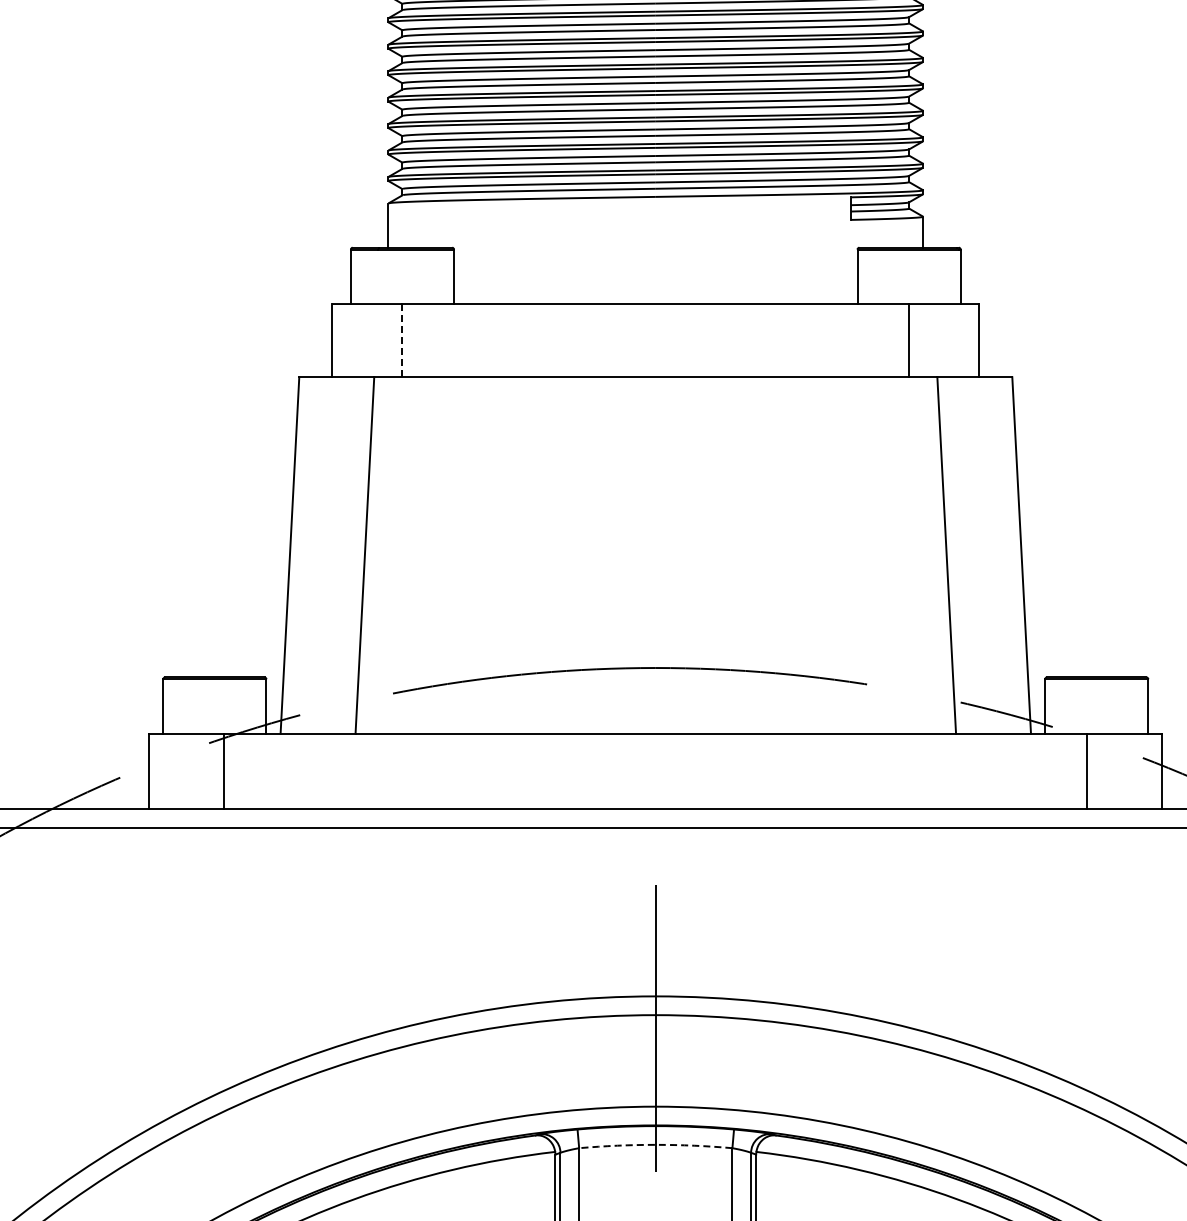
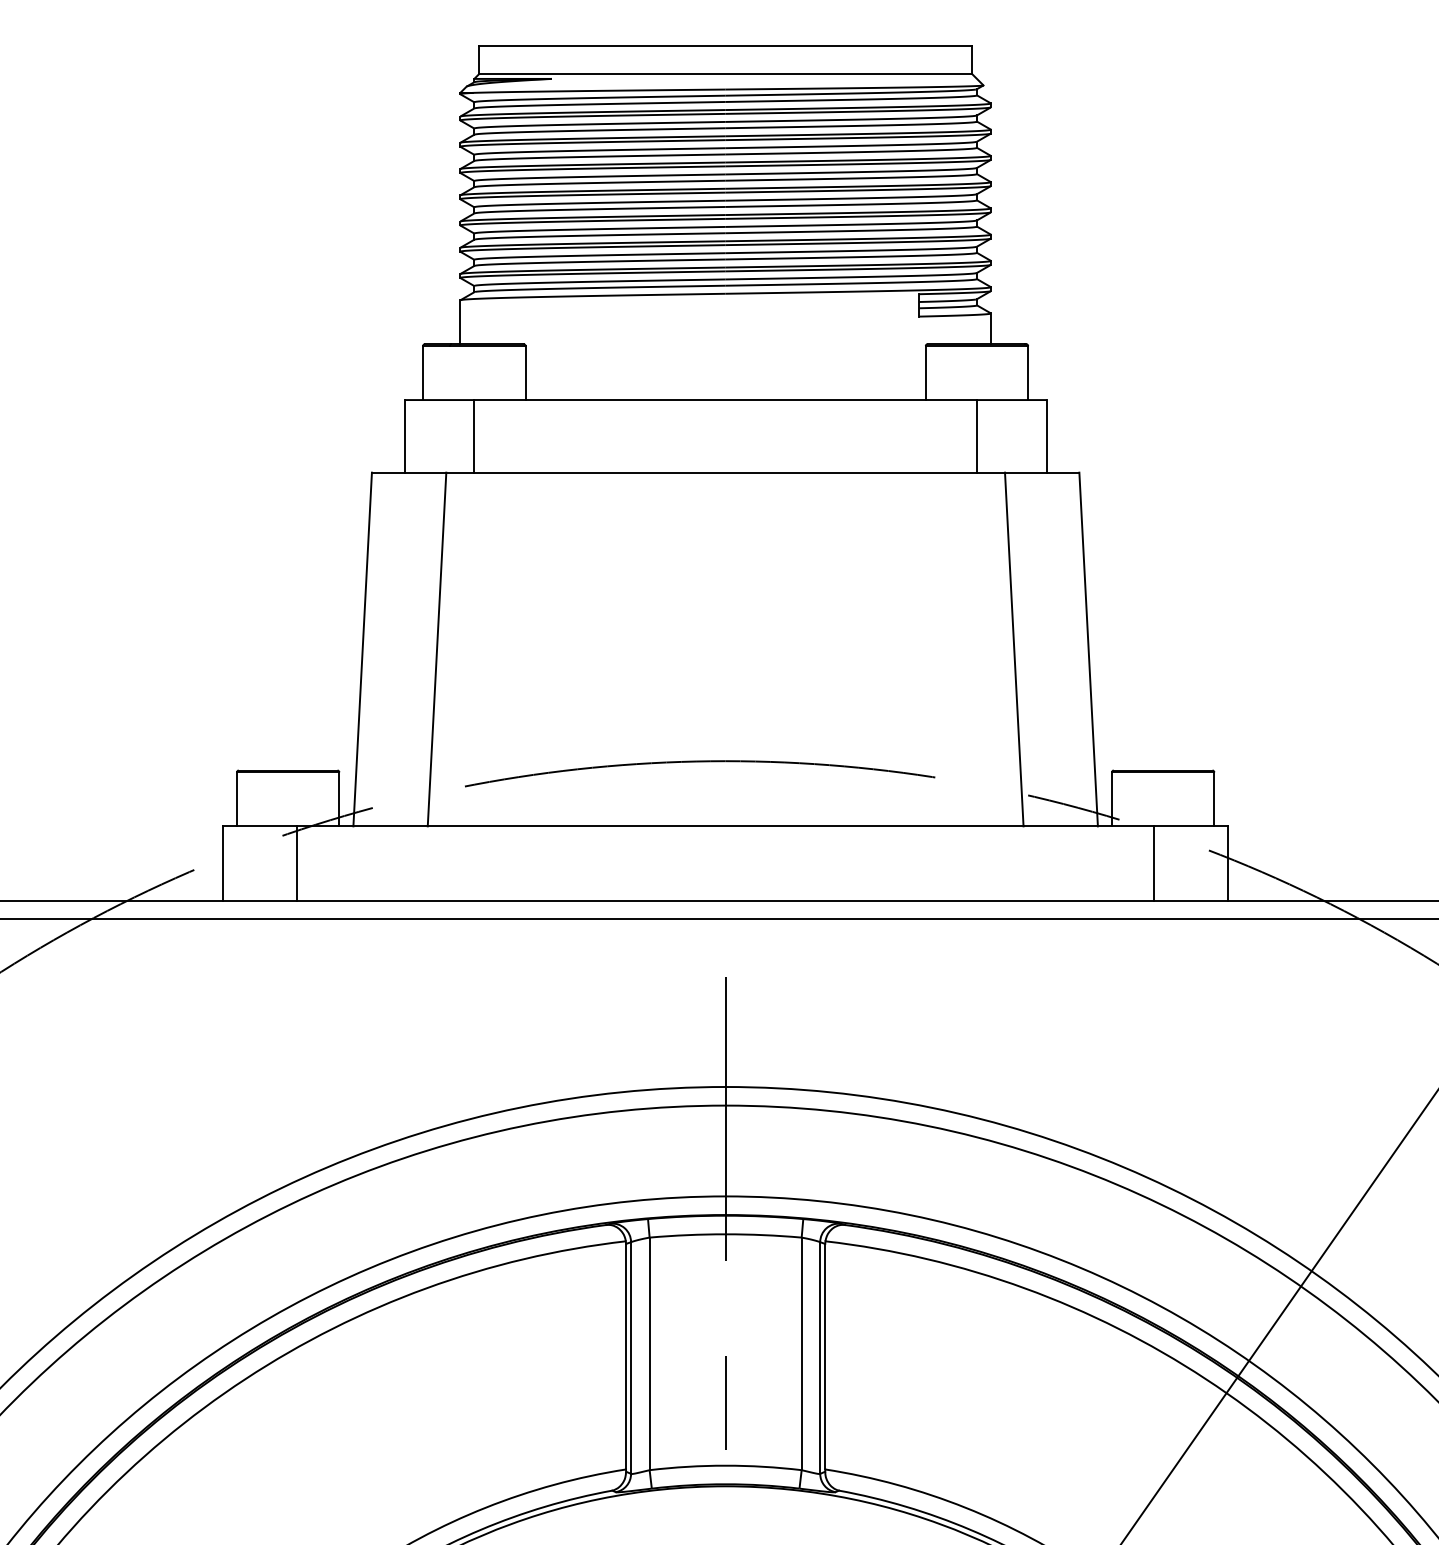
line: (402, 339) -> (474, 435), dashed -> solid
arc: (655, 1145) -> (725, 1234), dashed -> solid

